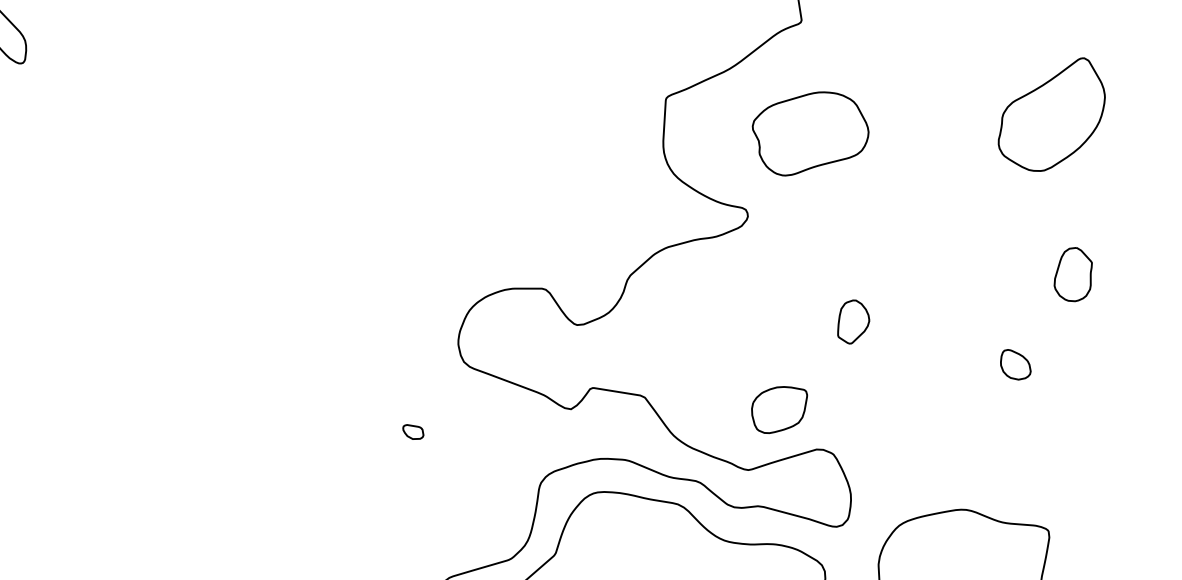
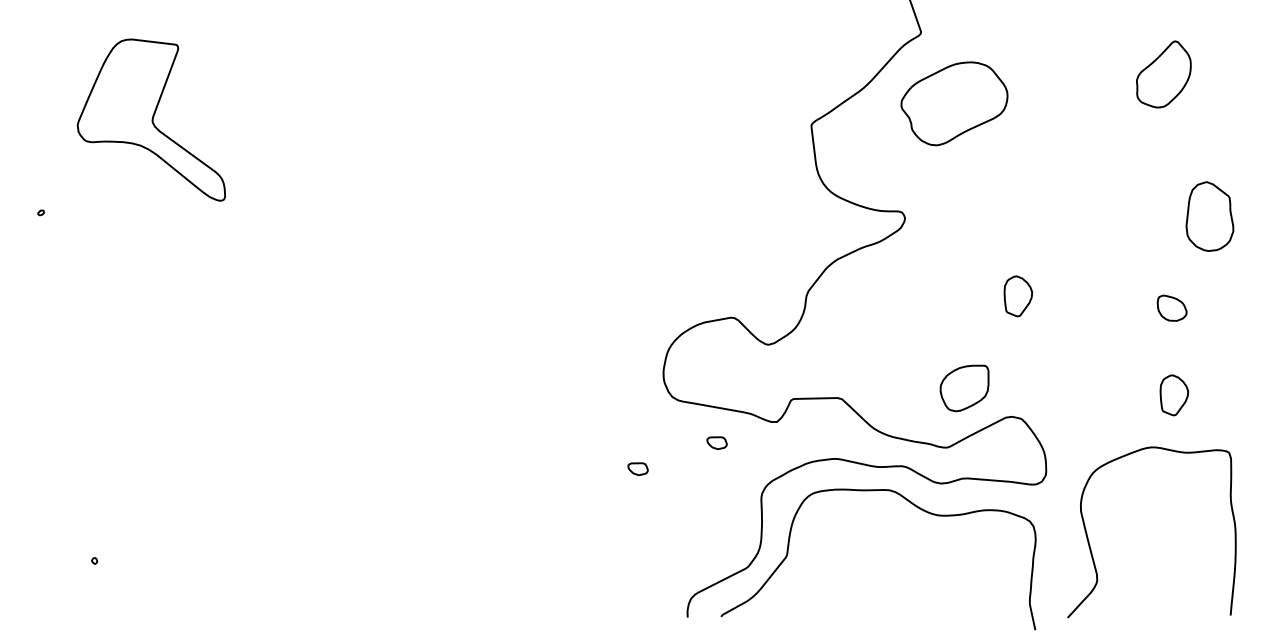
part: (1052, 113) -> (1163, 74), size x0.6
part: (809, 134) -> (954, 103), moved
part: (1073, 274) -> (1209, 216), size x1.4
part: (502, 420) -> (716, 443), added
part: (1001, 458) -> (1174, 395), added

